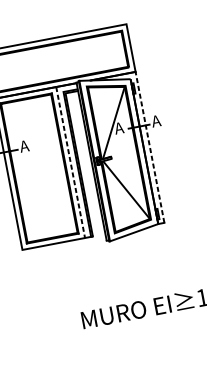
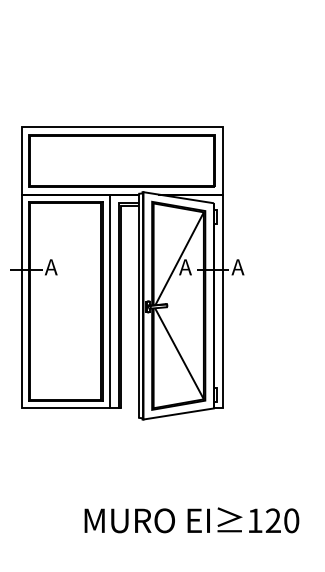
line: (149, 147) -> (222, 301), dashed -> solid
line: (70, 162) -> (110, 301), dashed -> solid

